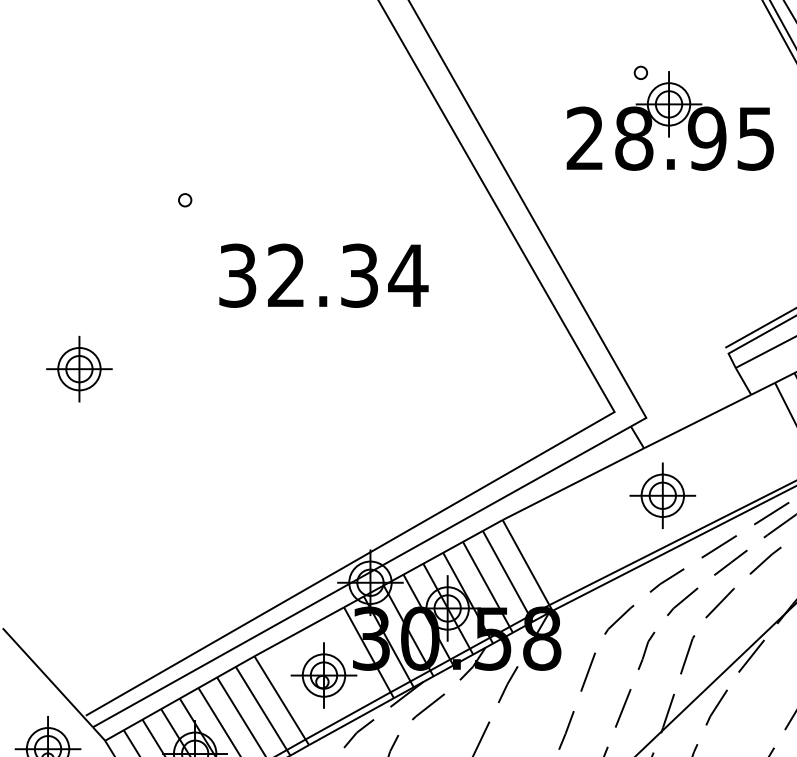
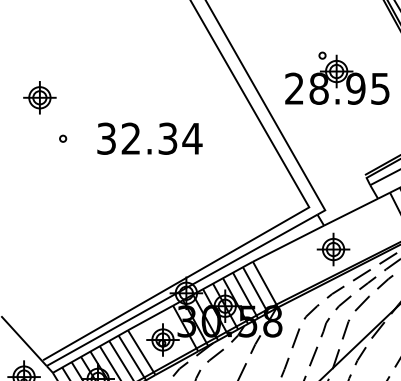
part: (670, 116) -> (337, 77), moved
part: (185, 199) -> (63, 138), moved
text: (323, 275) -> (149, 138), moved
part: (78, 368) -> (39, 97), moved

